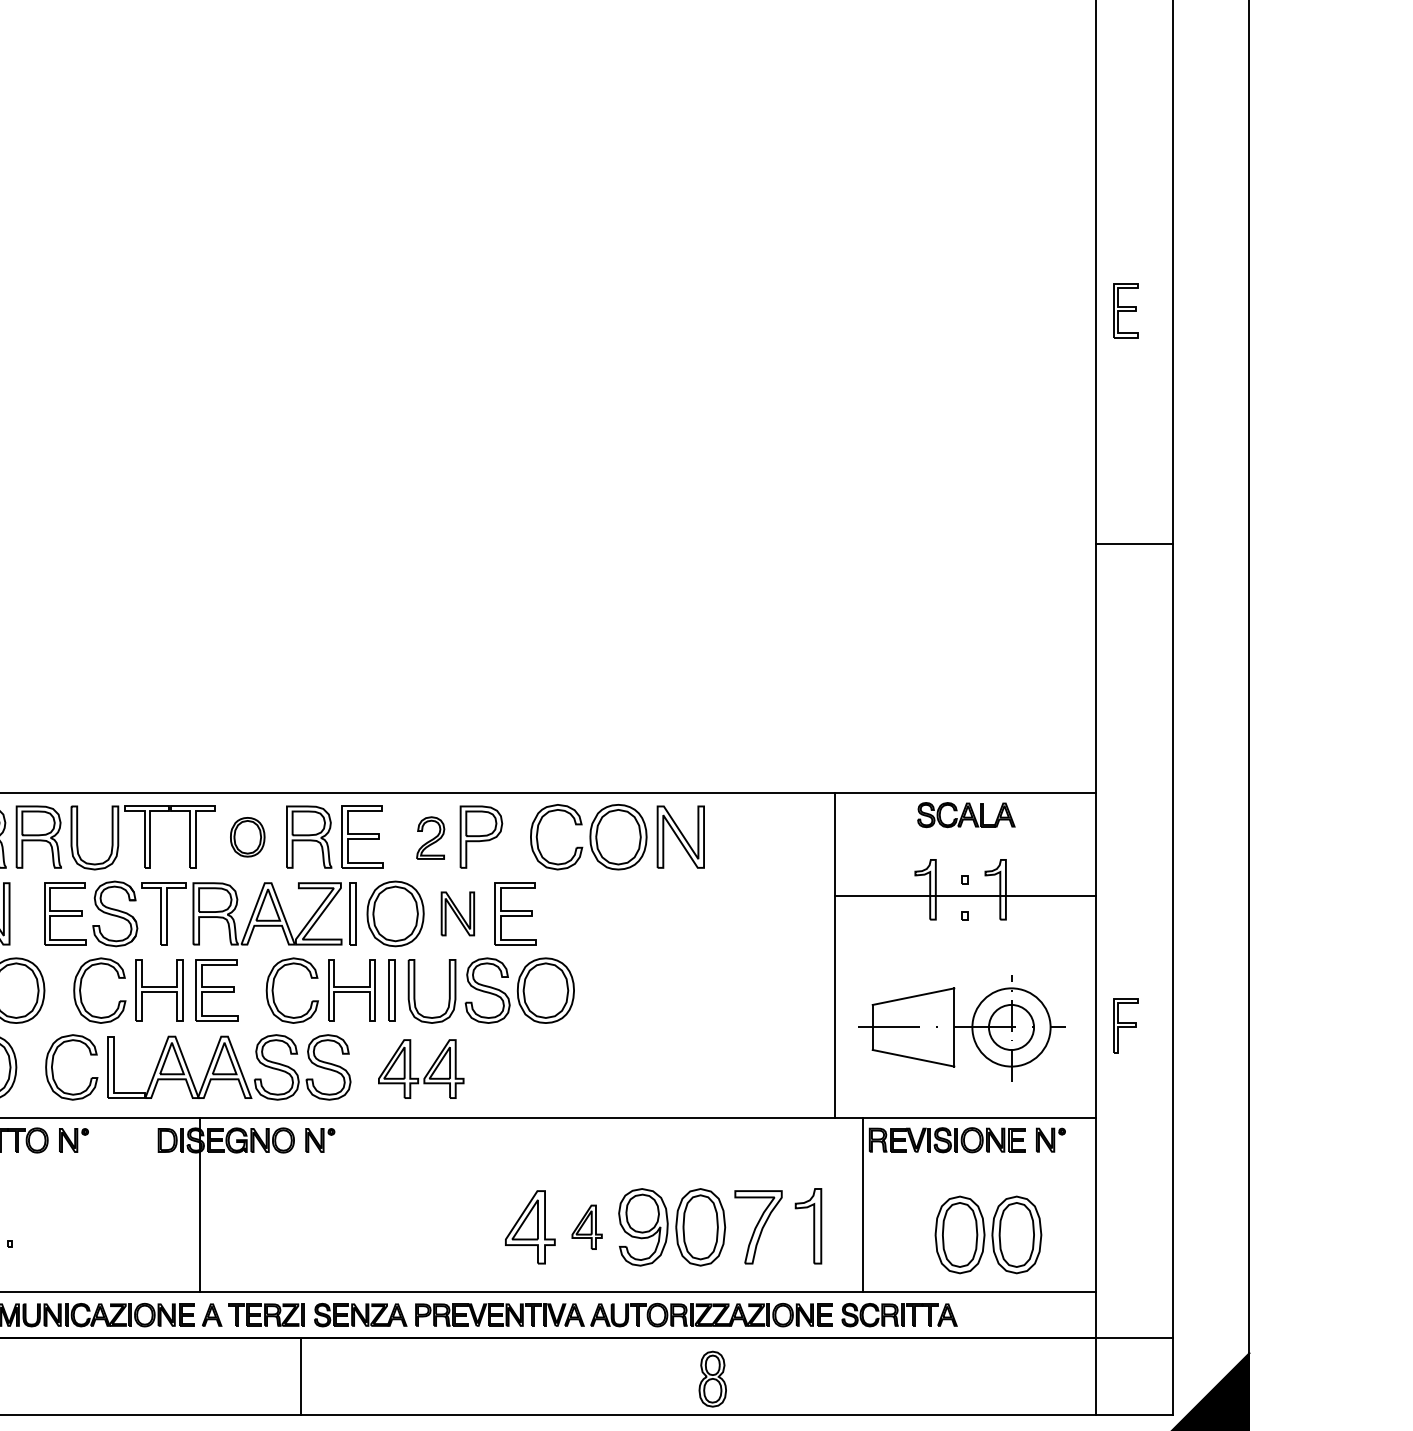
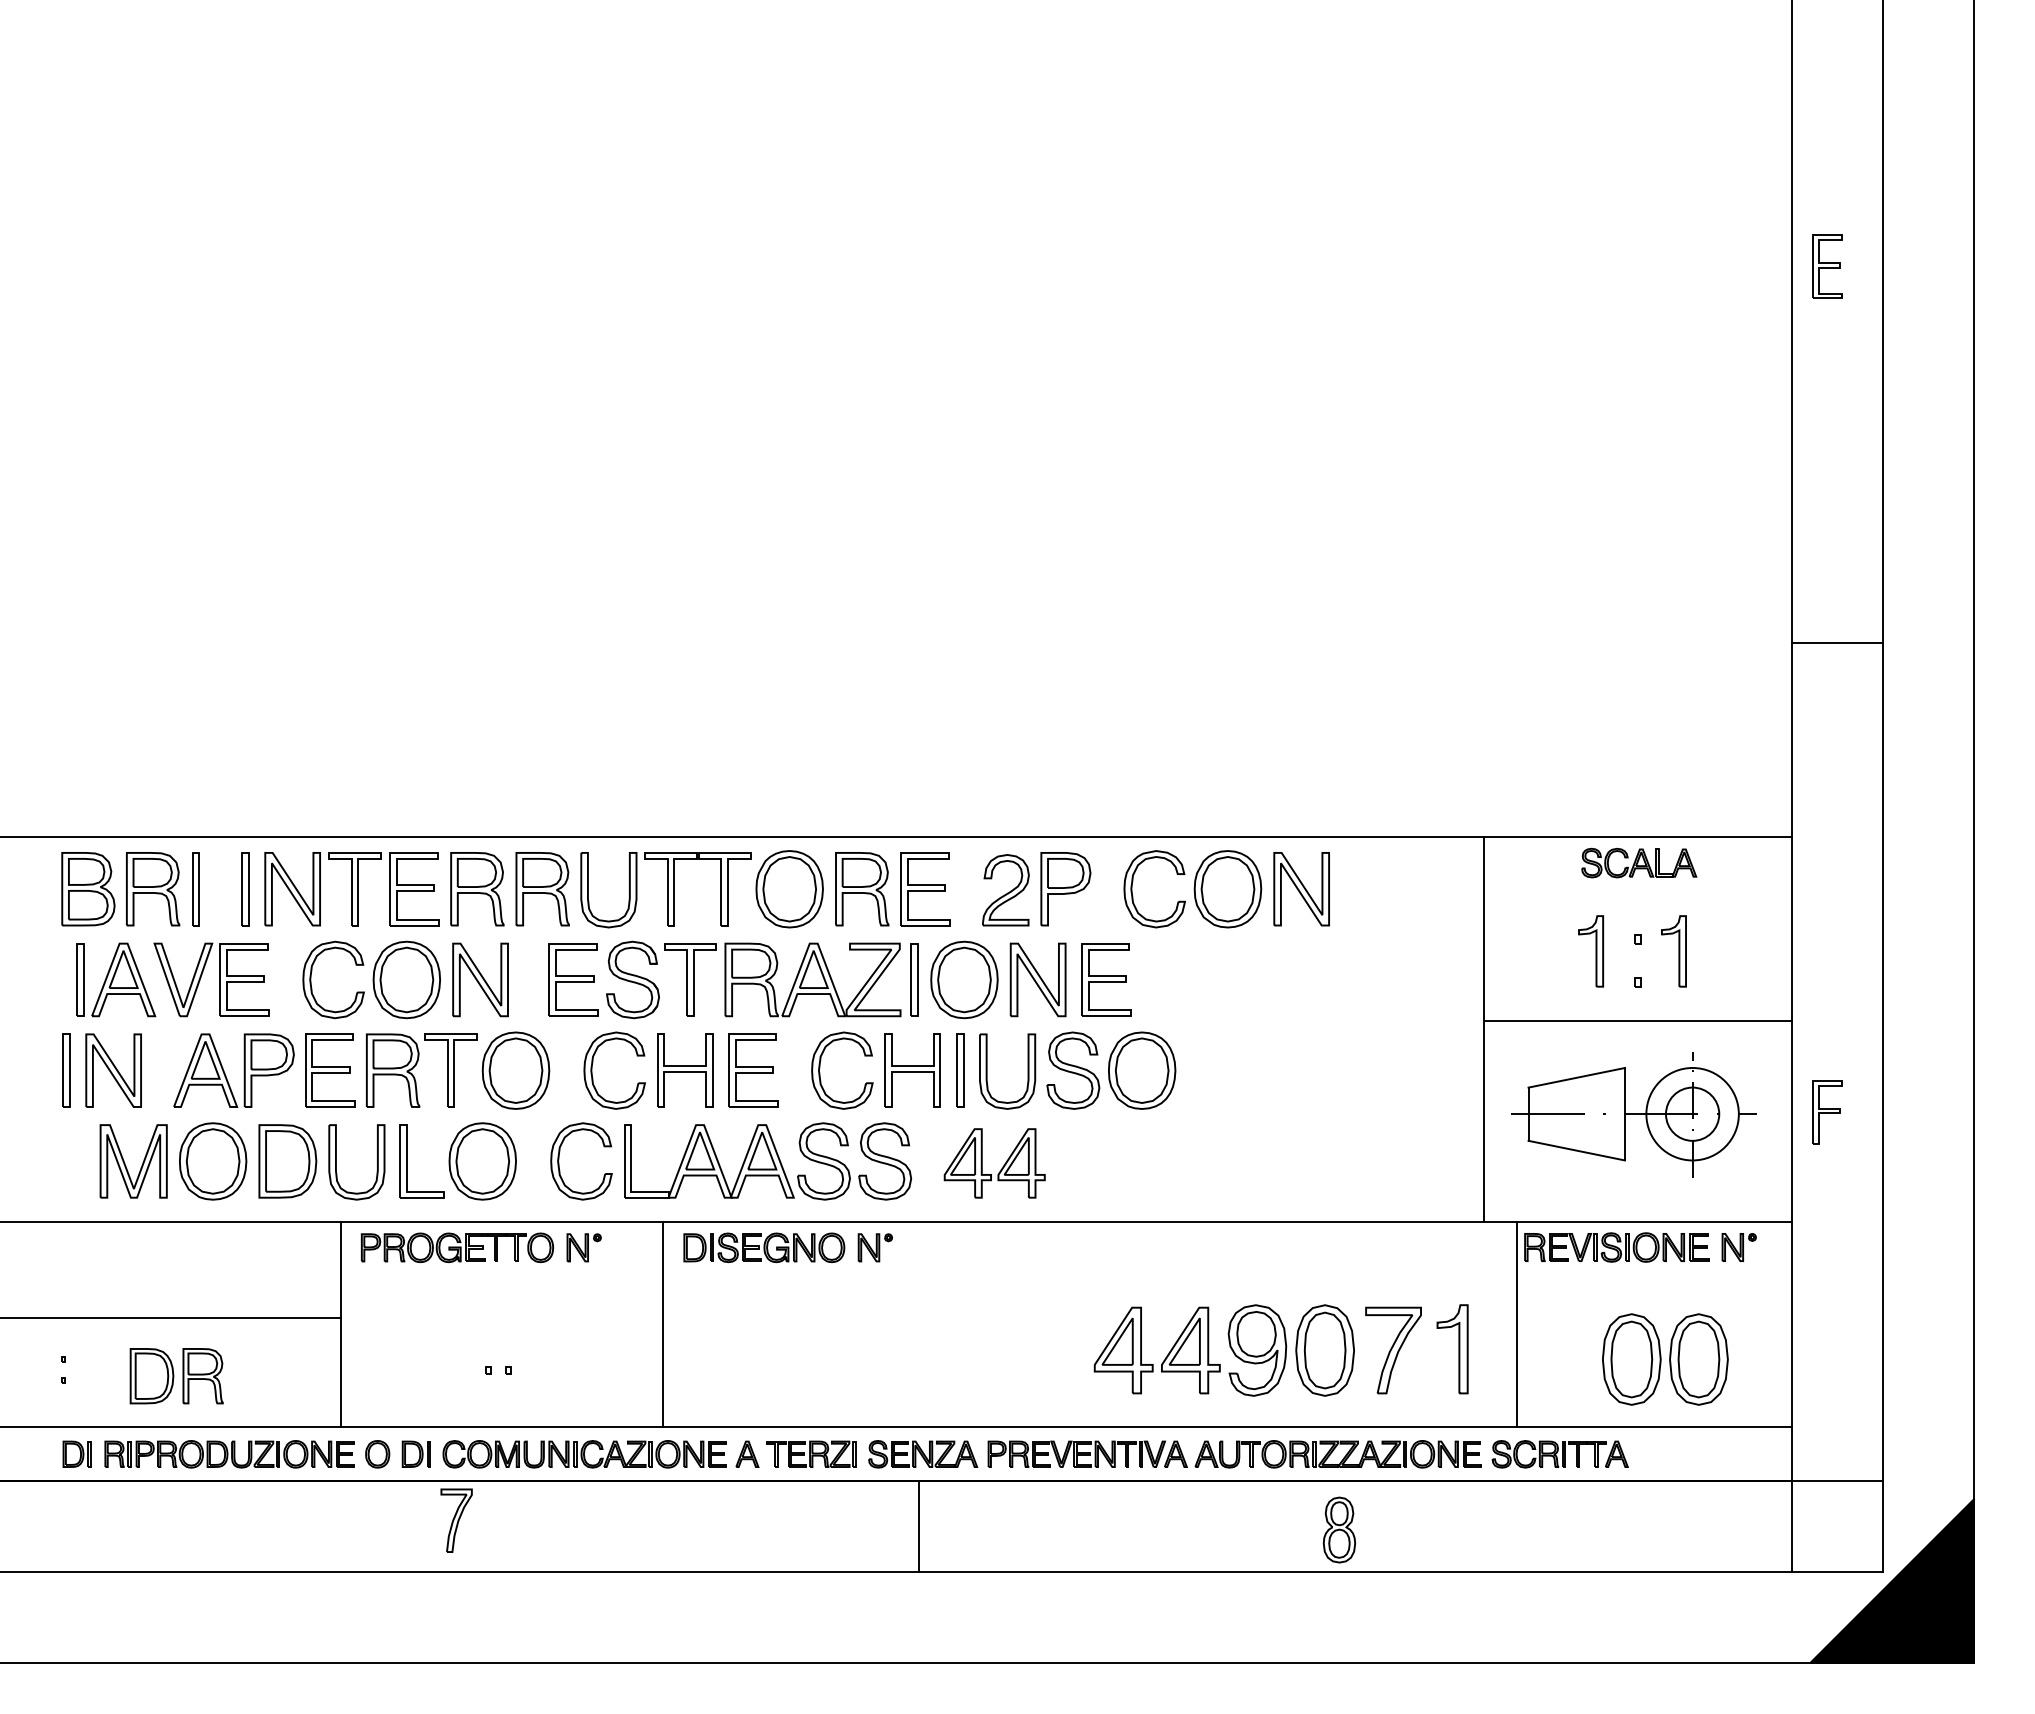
line: (1134, 543) -> (1837, 643), moved
part: (247, 837) -> (789, 889), size x1.67
part: (430, 838) -> (1005, 890), size x1.43
line: (964, 895) -> (1637, 1020), moved
part: (457, 913) -> (1037, 979), size x1.43
line: (200, 1204) -> (663, 1323), moved
part: (586, 1227) -> (1190, 1350), size x1.67
line: (300, 1376) -> (919, 1526), moved

